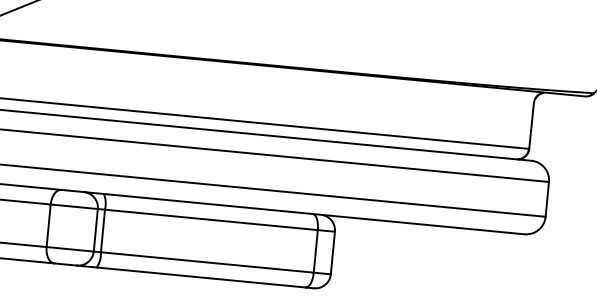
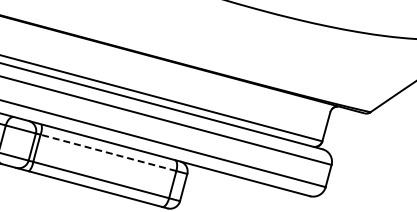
line: (209, 219) -> (107, 152), solid -> dashed

